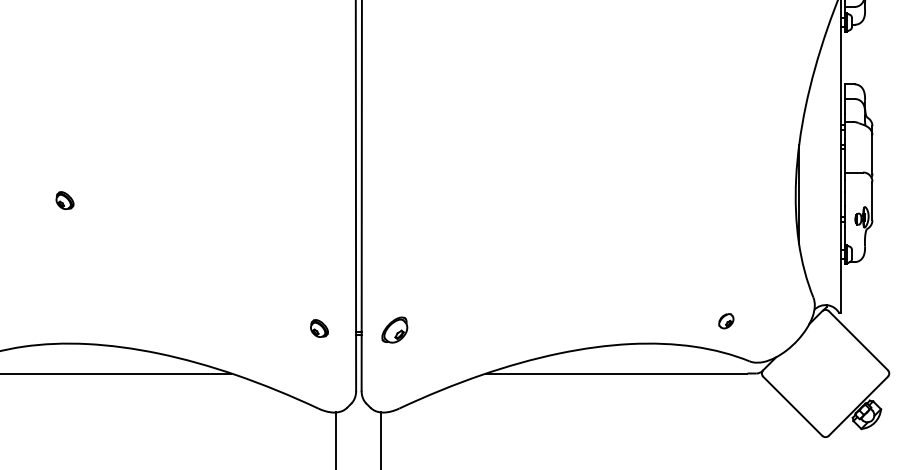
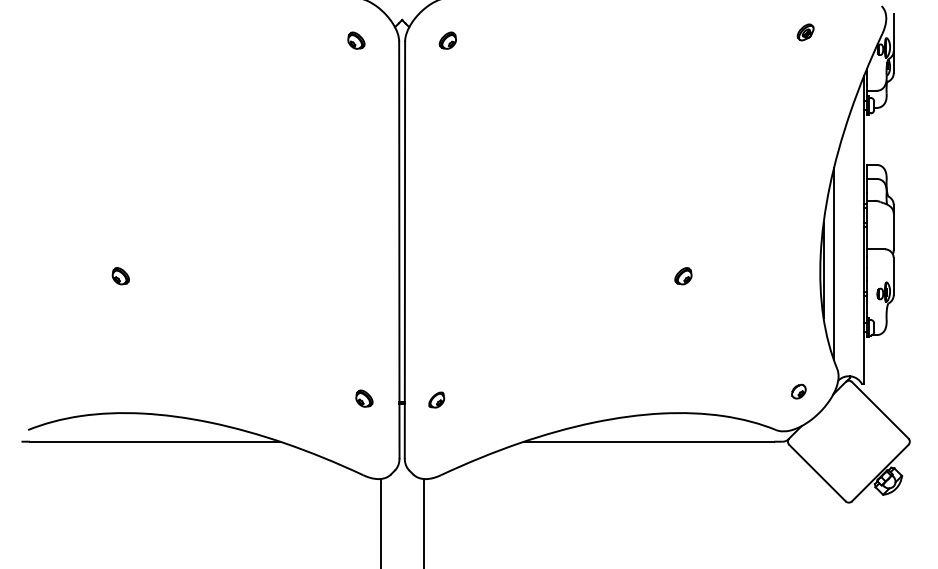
line: (809, 188) -> (833, 264), added
part: (652, 200) -> (683, 276), added
part: (725, 321) -> (798, 391), moved
part: (394, 329) -> (436, 399), size x0.62

